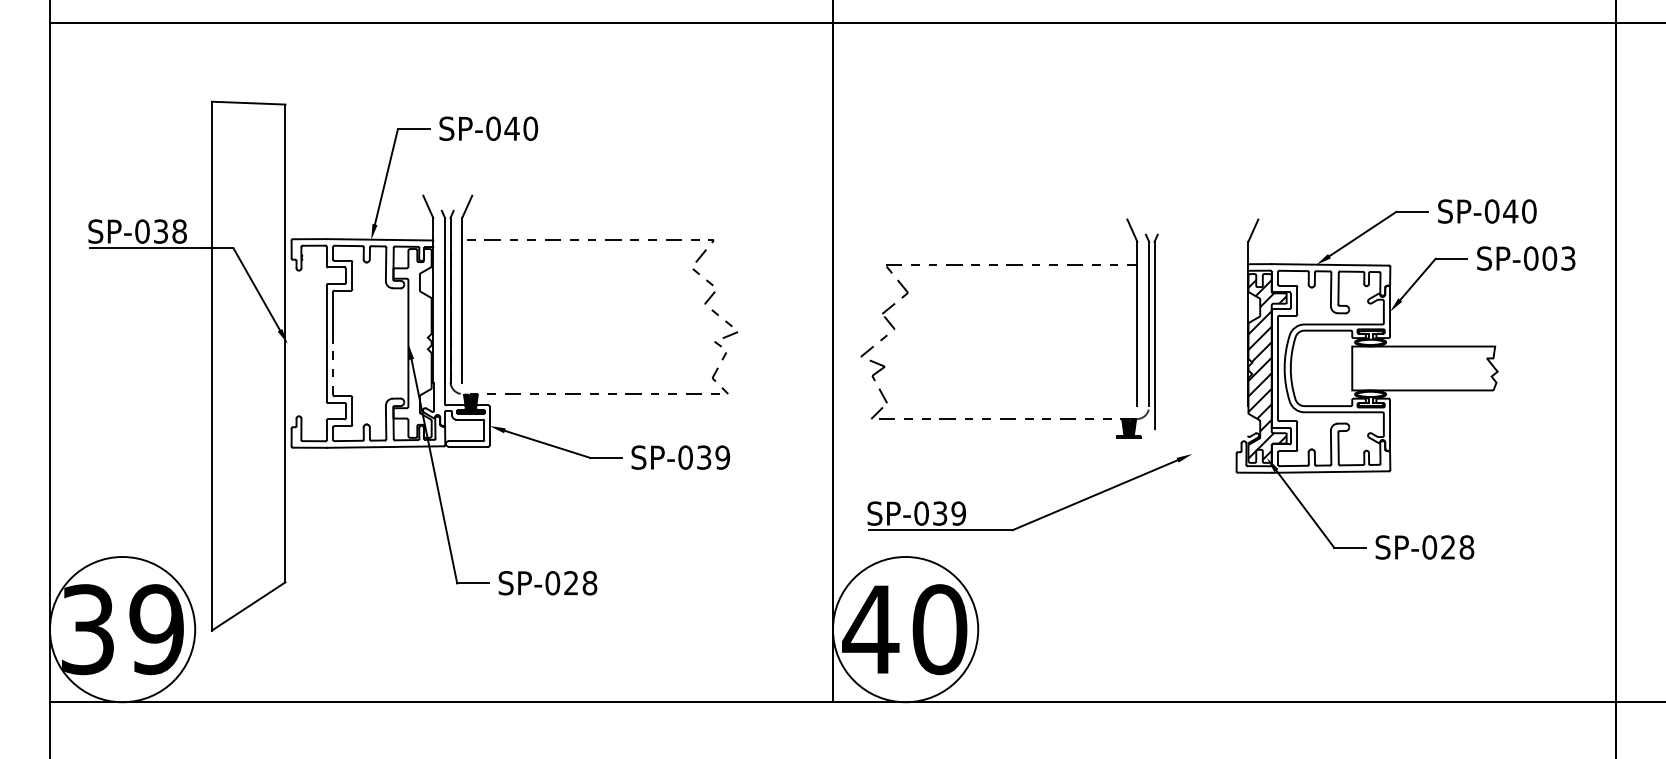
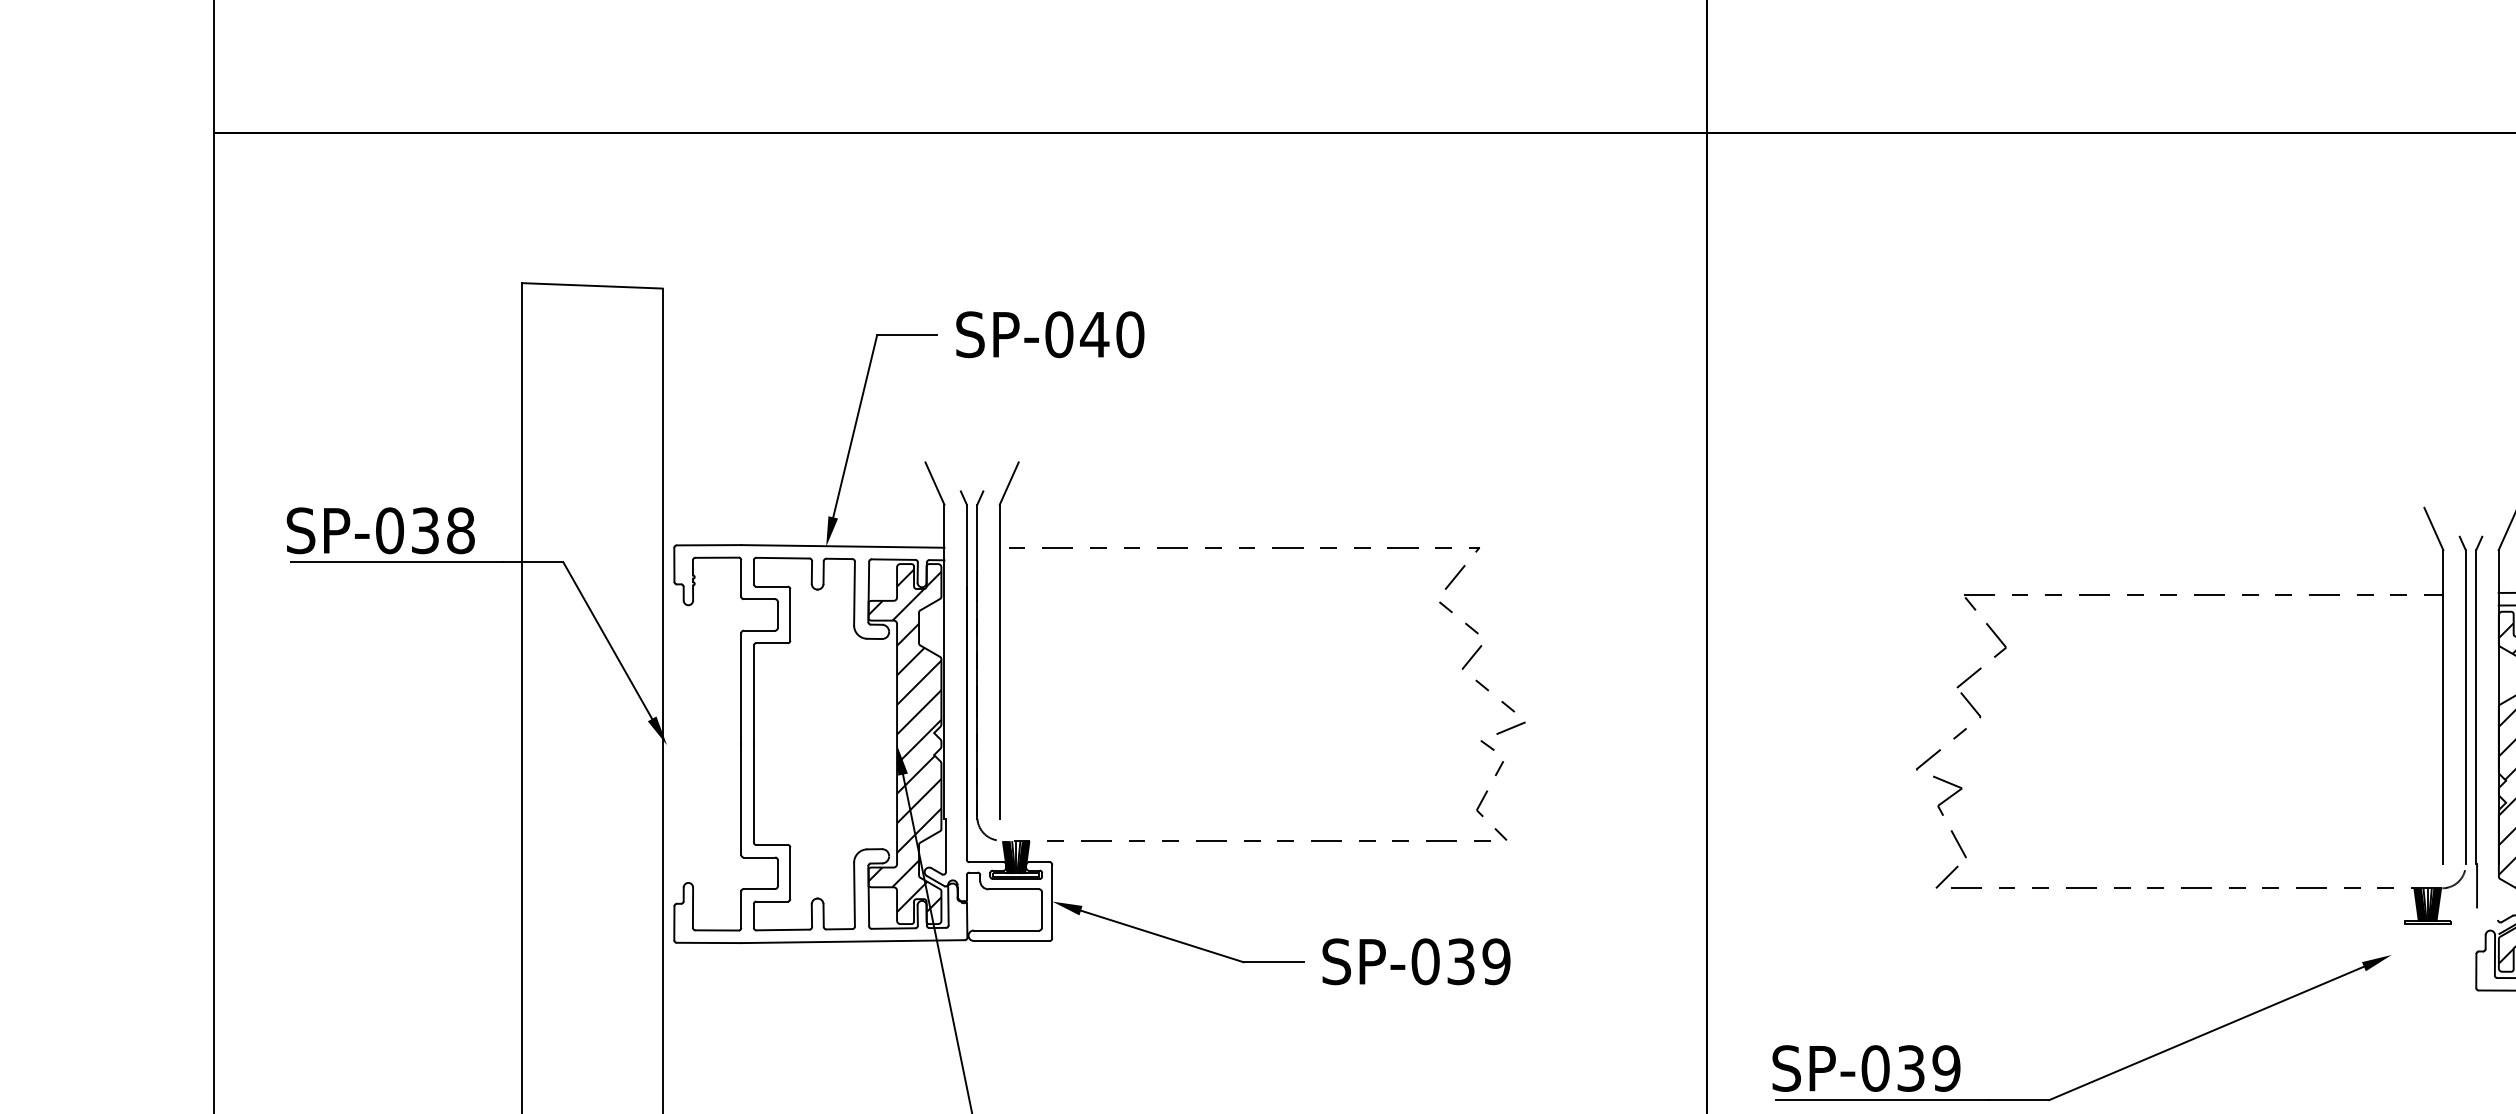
part: (1009, 265) -> (2199, 595), moved
hatch: (412, 341) -> (904, 740), added
line: (333, 369) -> (754, 793), dashed -> solid

